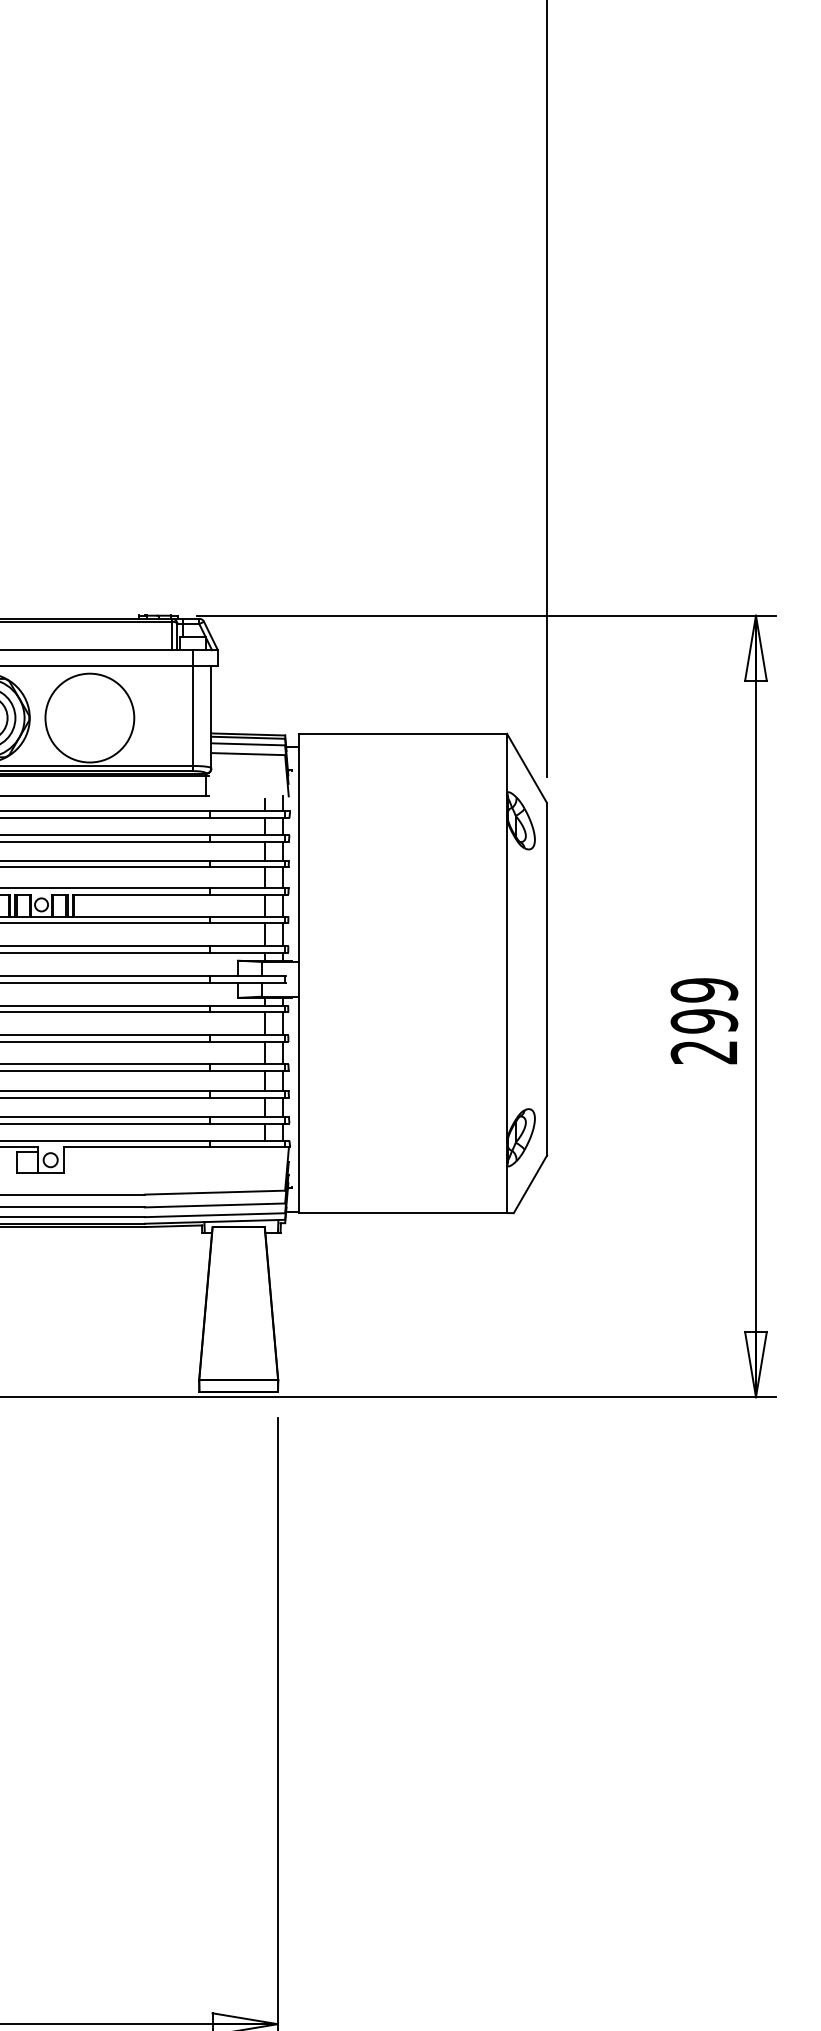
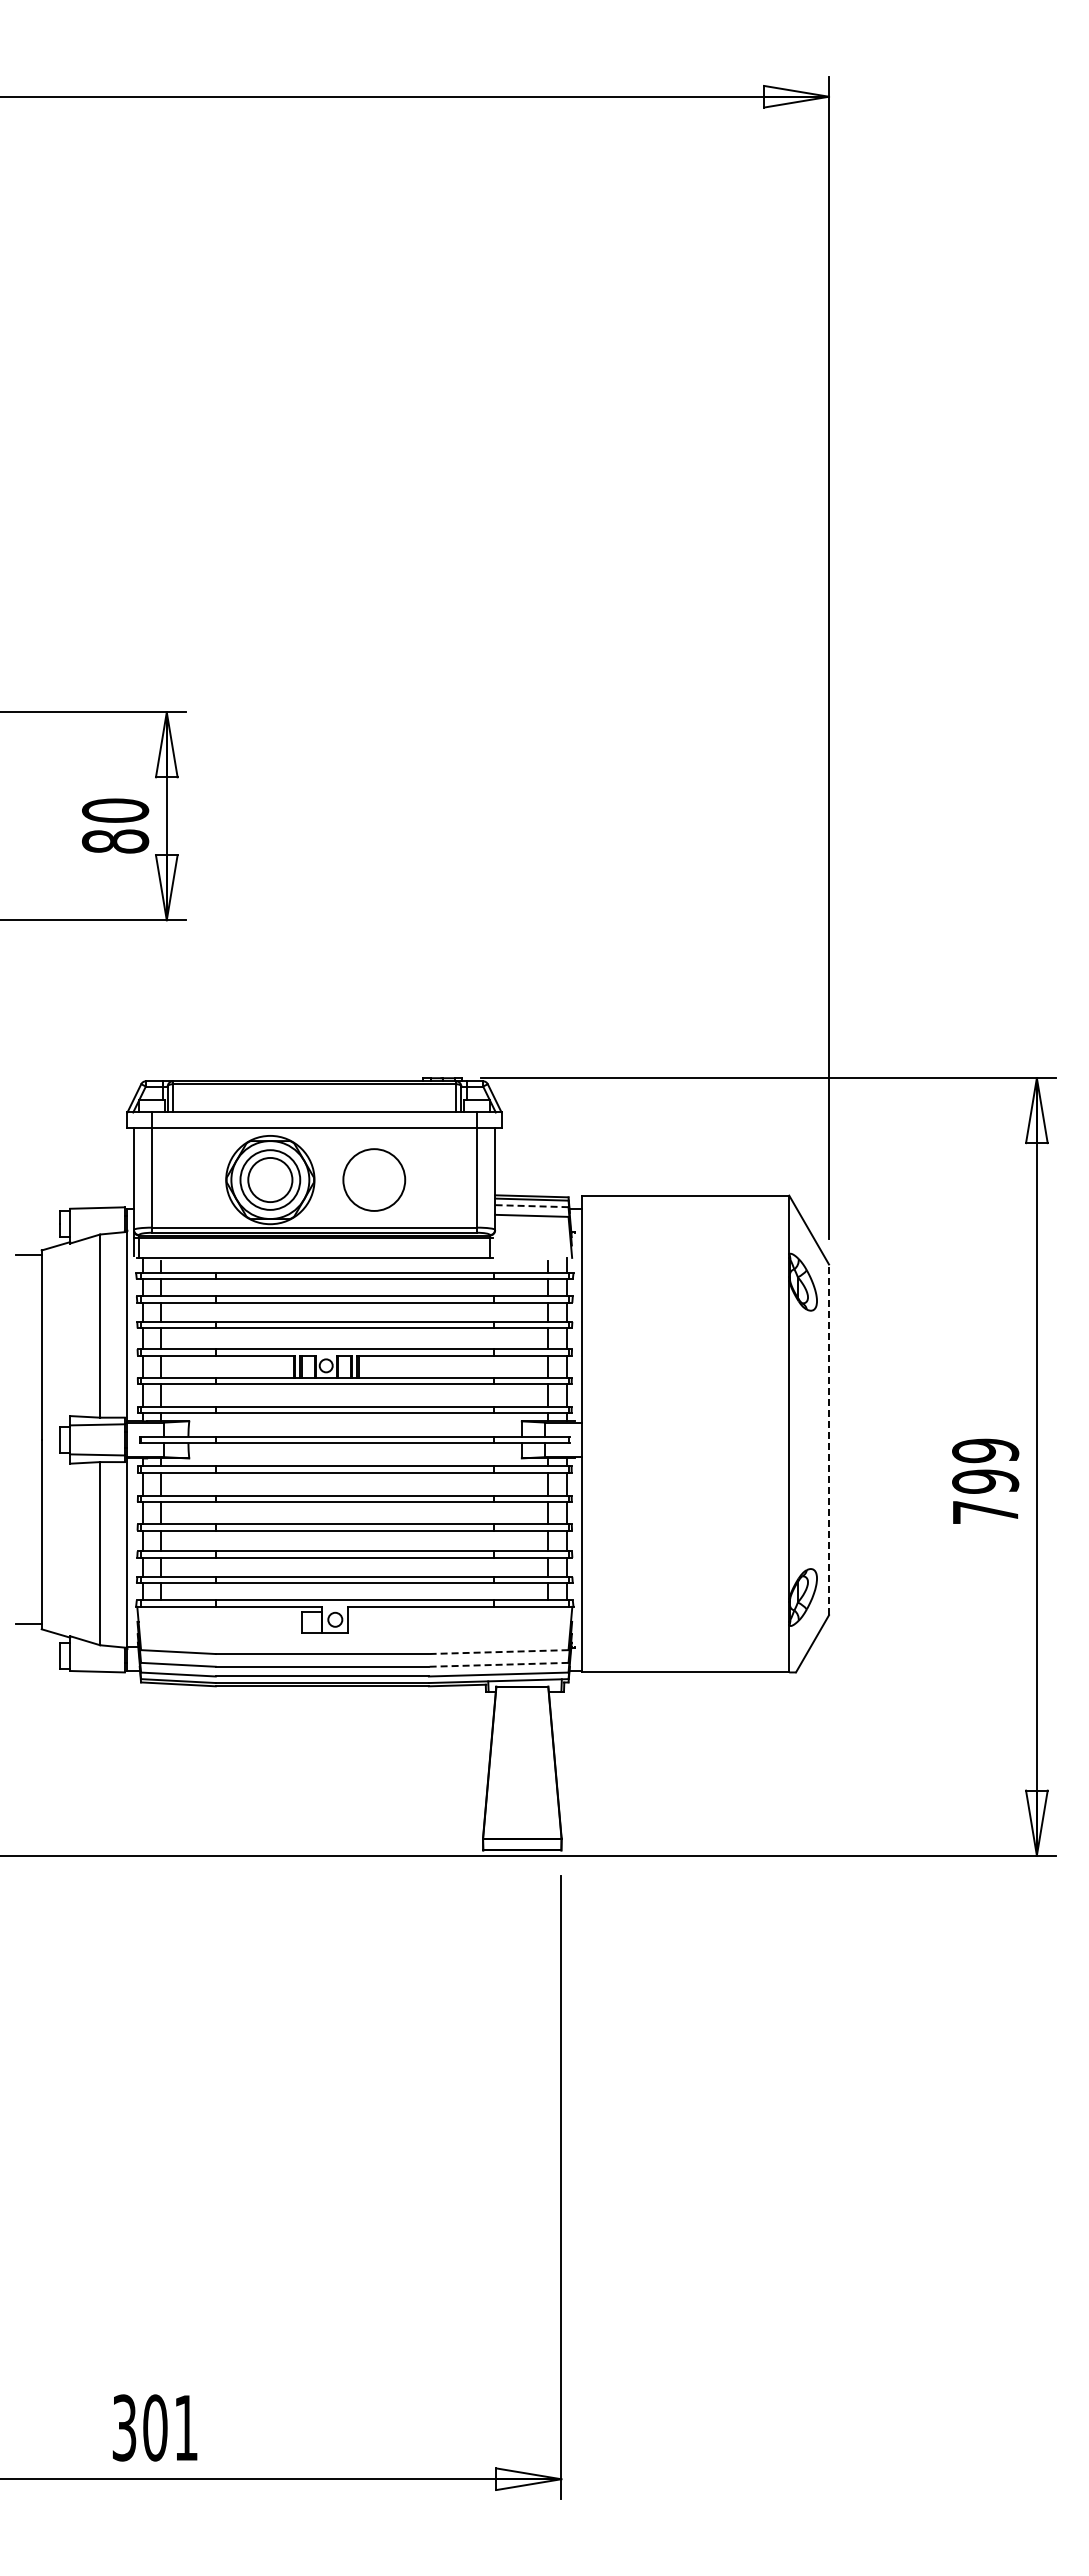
circle: (90, 717) -> (374, 1179), size x0.7
line: (247, 744) -> (531, 1206), solid -> dashed
line: (547, 978) -> (829, 1439), solid -> dashed
text: (704, 1052) -> (985, 1512), 299 -> 799
line: (214, 1193) -> (498, 1652), solid -> dashed
line: (214, 1205) -> (498, 1664), solid -> dashed

